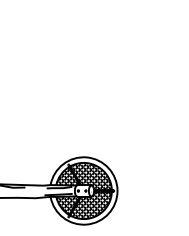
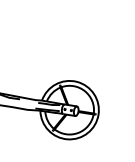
hatch: (83, 190) -> (69, 109), removed

